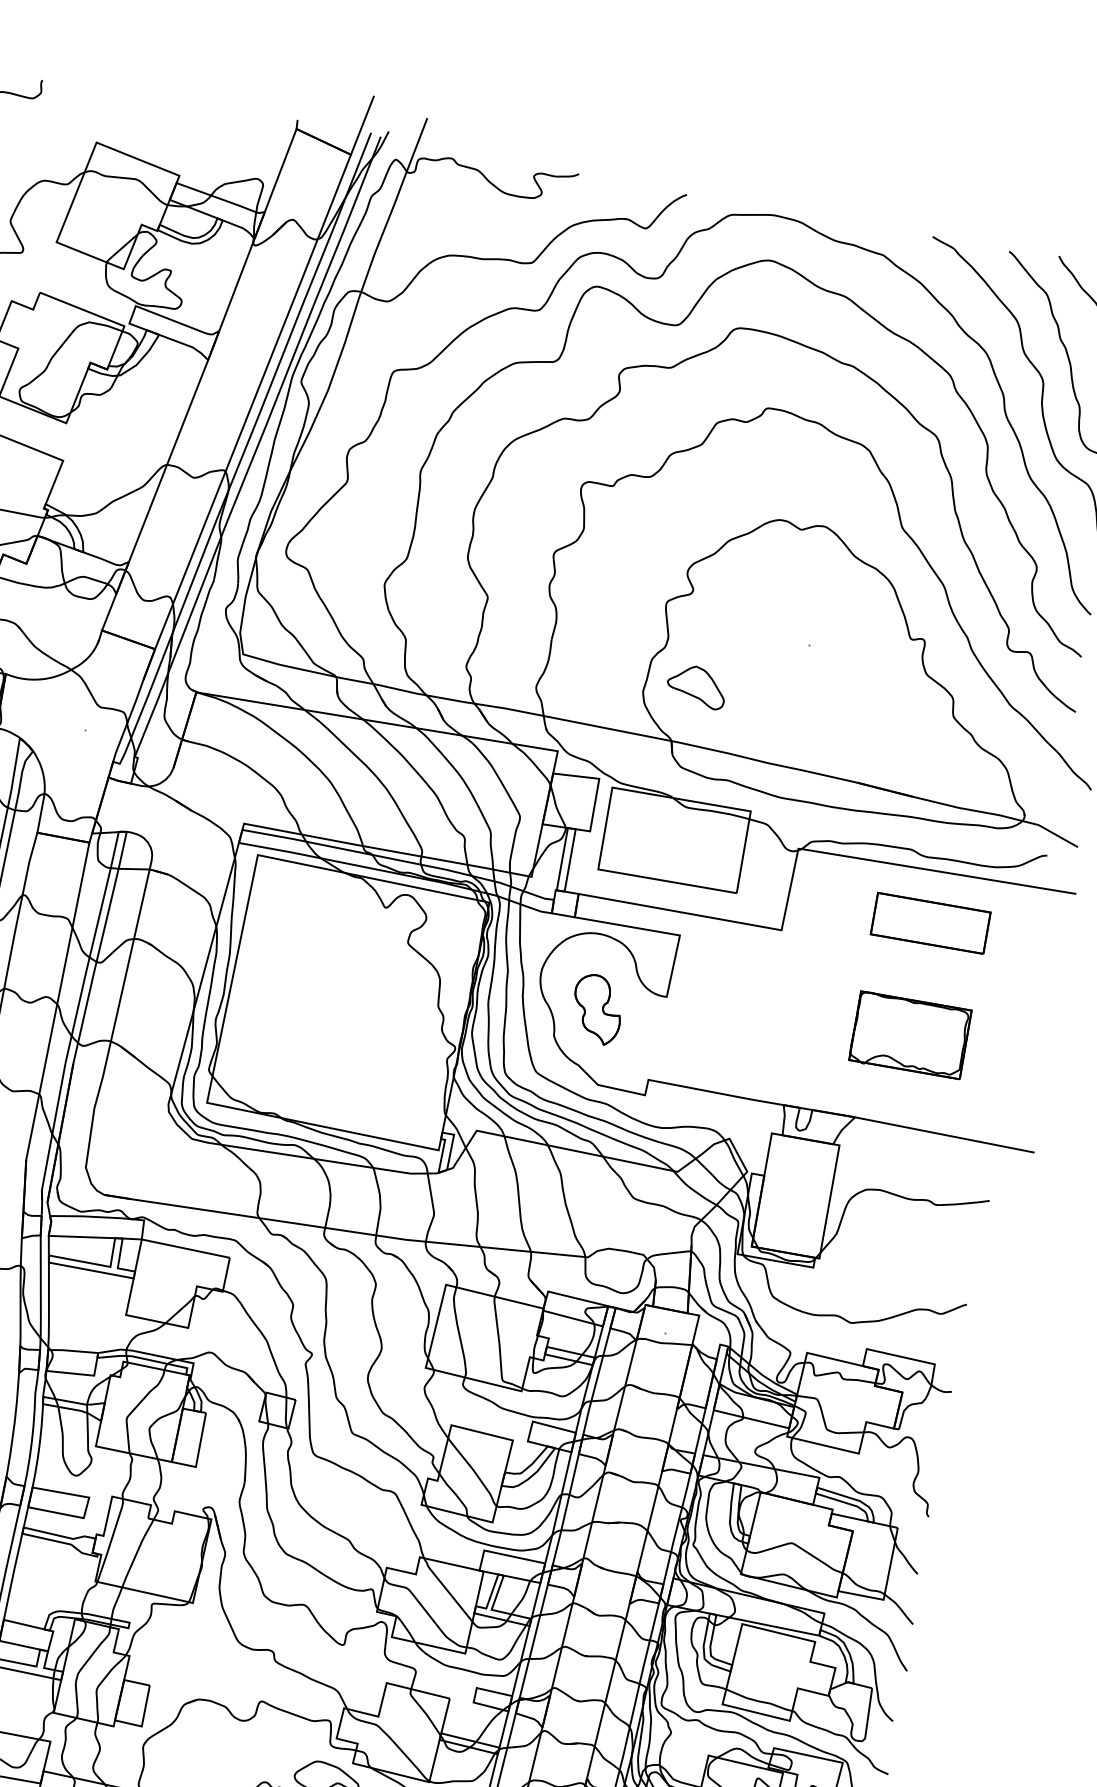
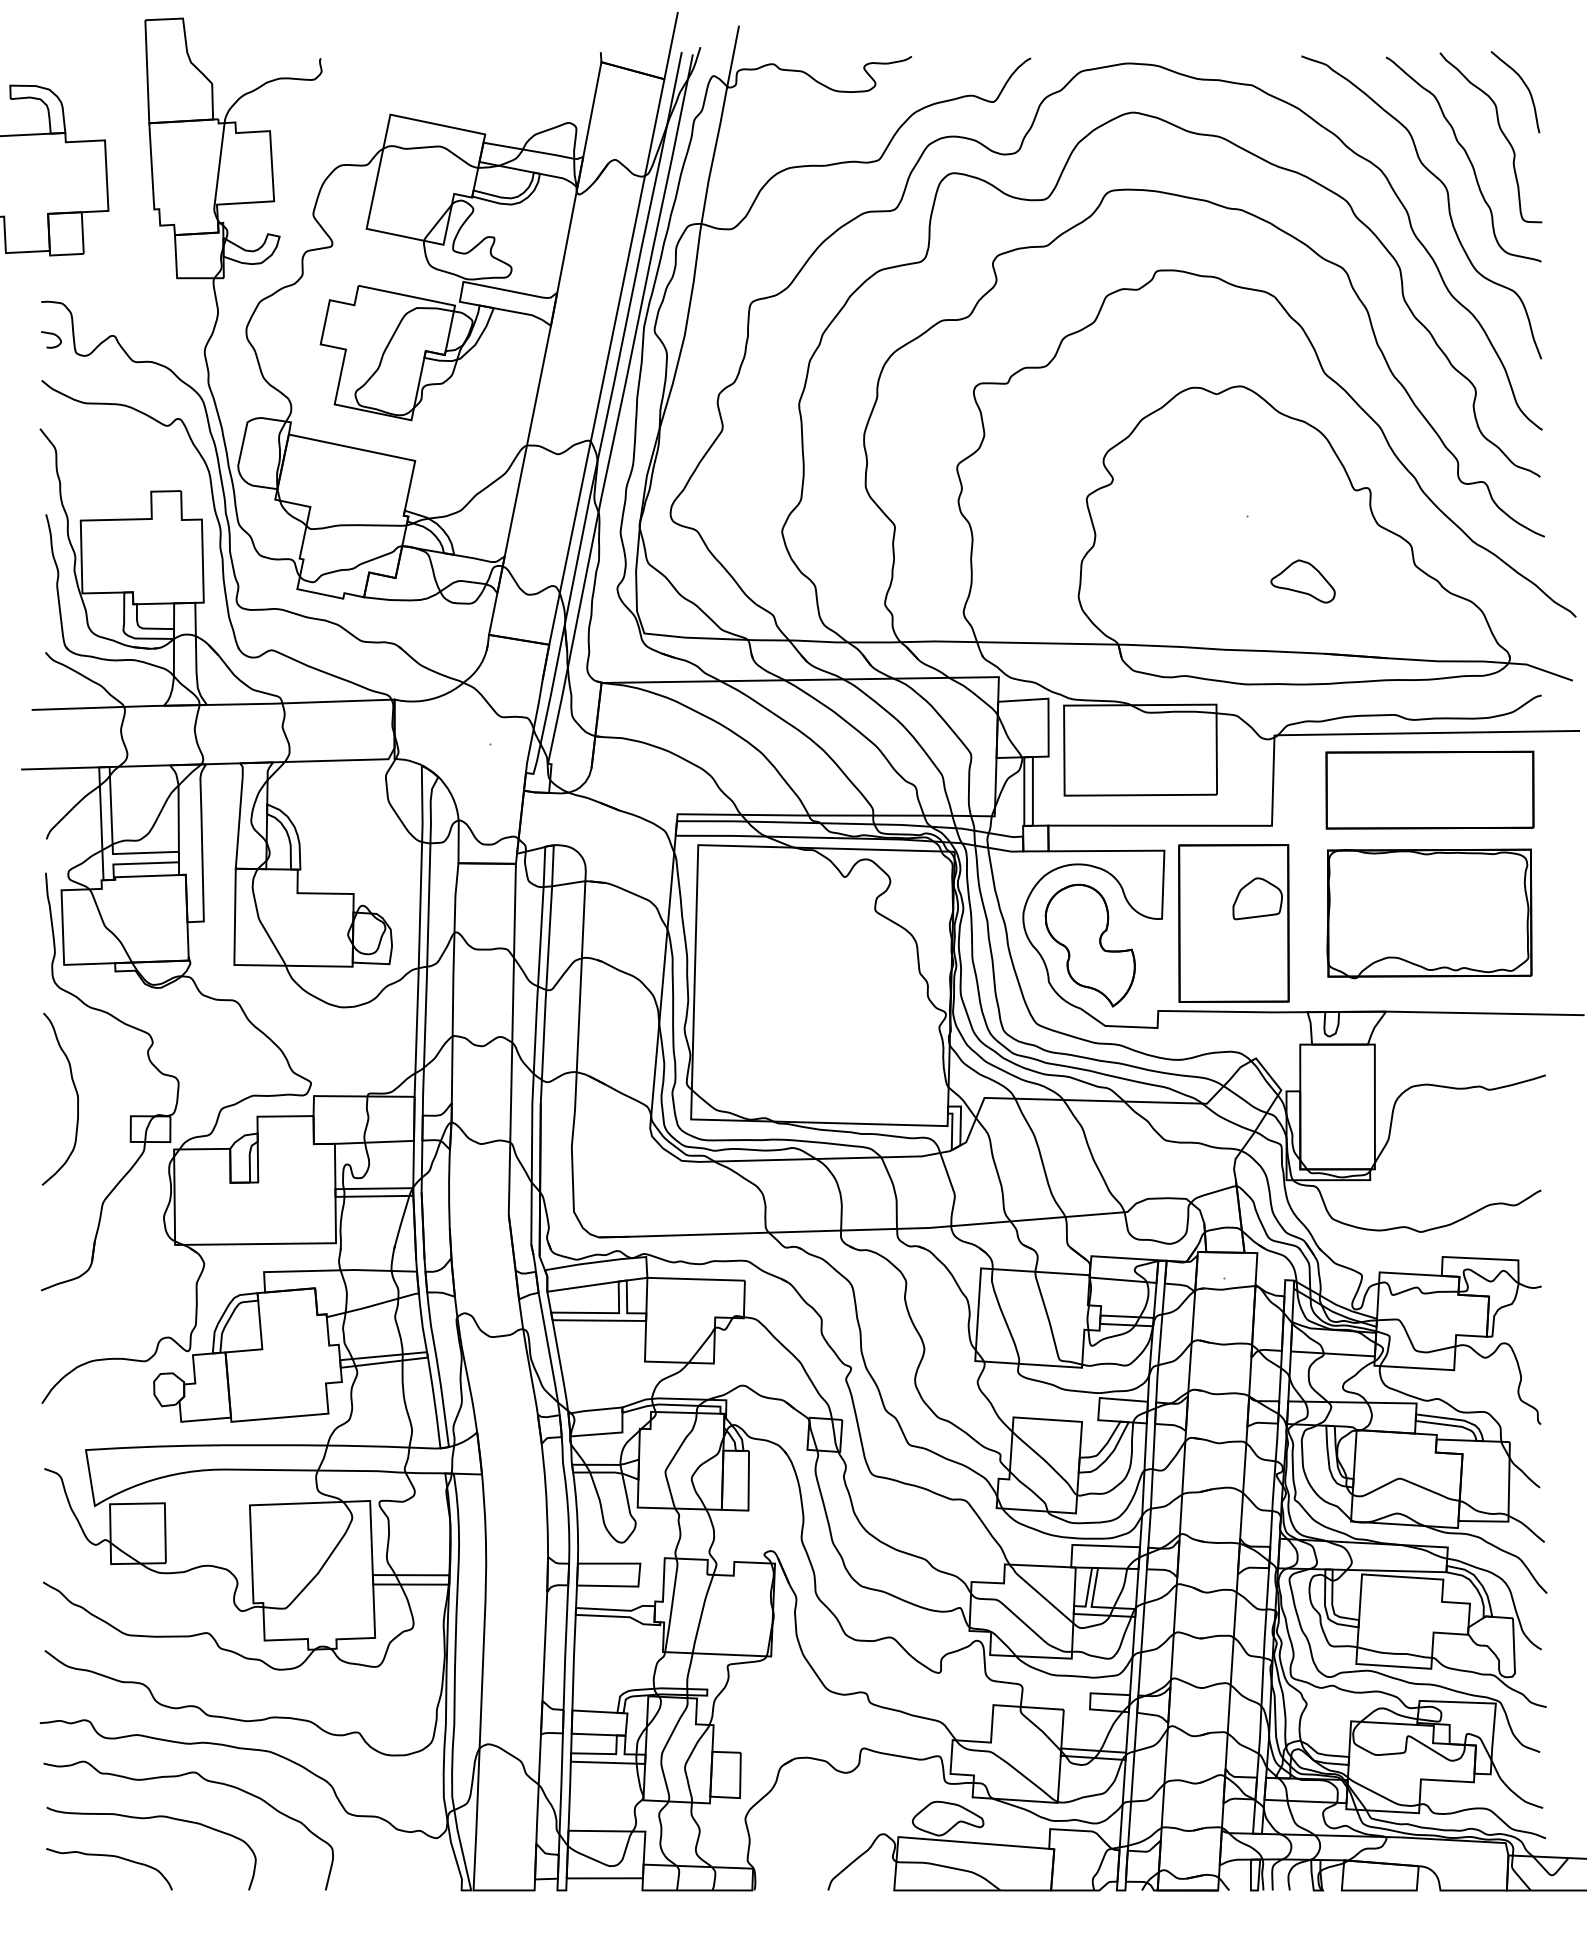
part: (696, 686) -> (1302, 581), moved
part: (930, 922) -> (1429, 789), size x1.67
part: (596, 1009) -> (1089, 945), size x1.67
part: (730, 1012) -> (1233, 923), added
part: (910, 1035) -> (1429, 913), size x1.67

